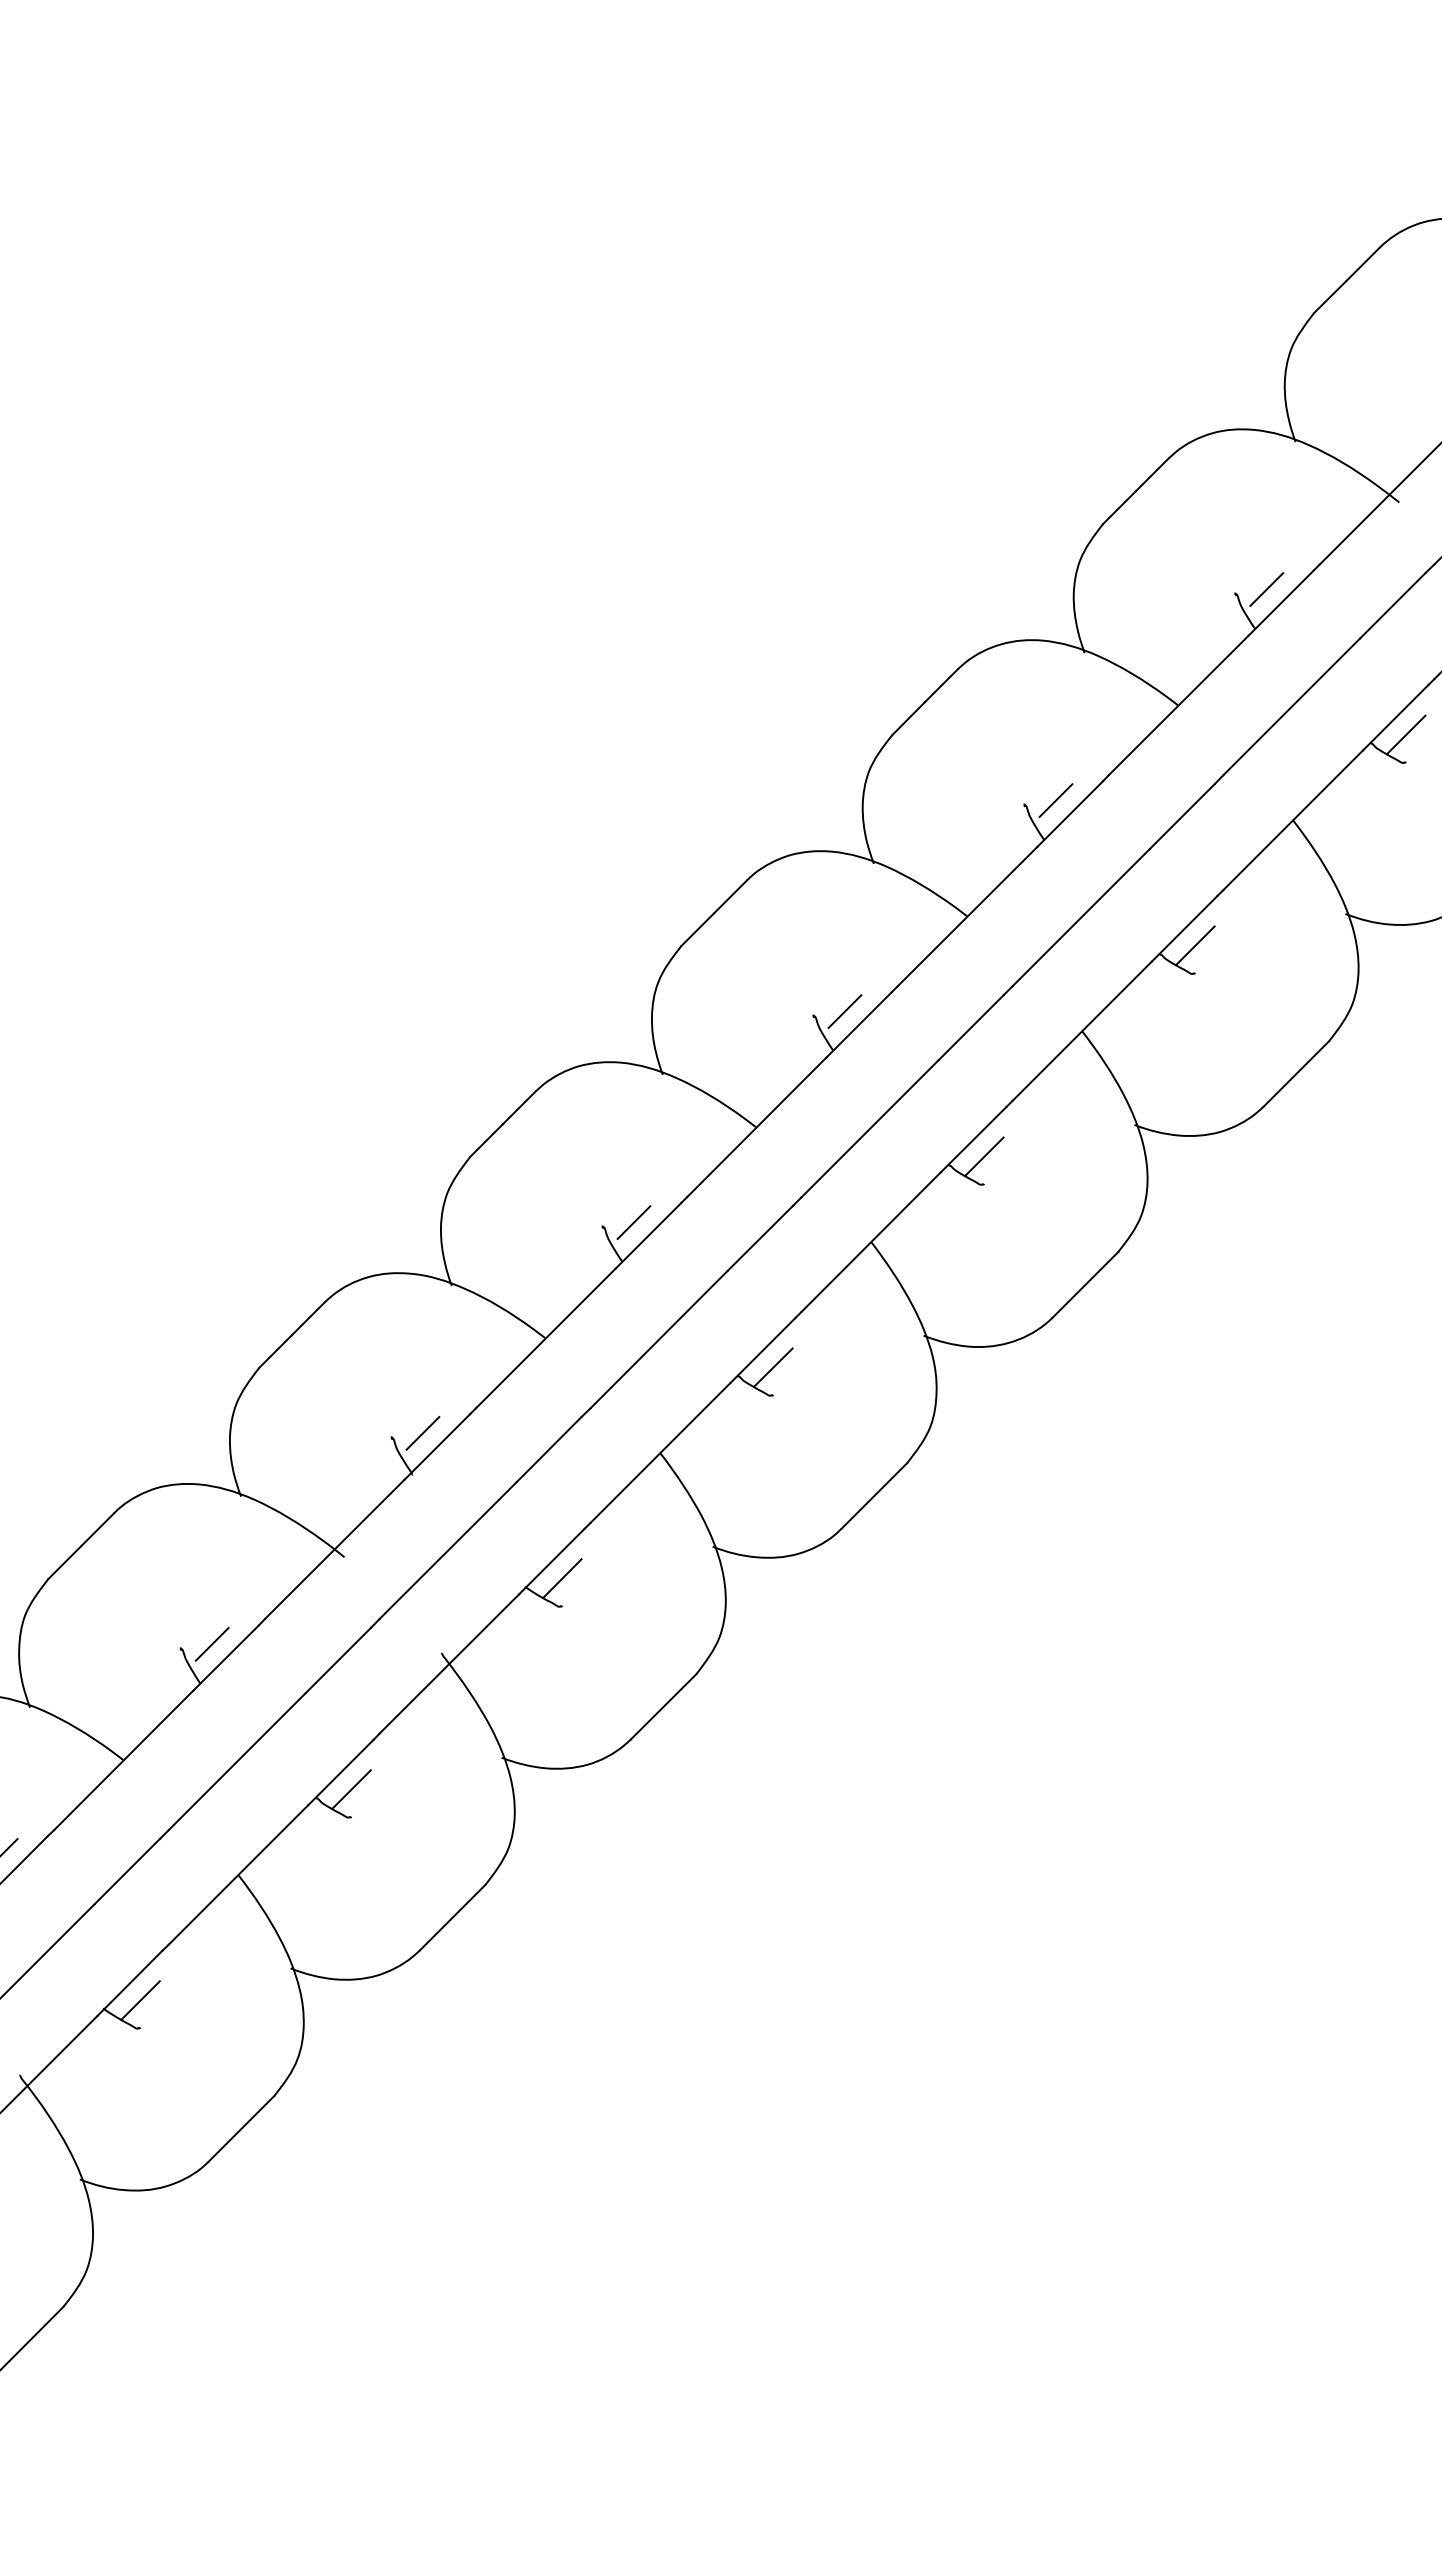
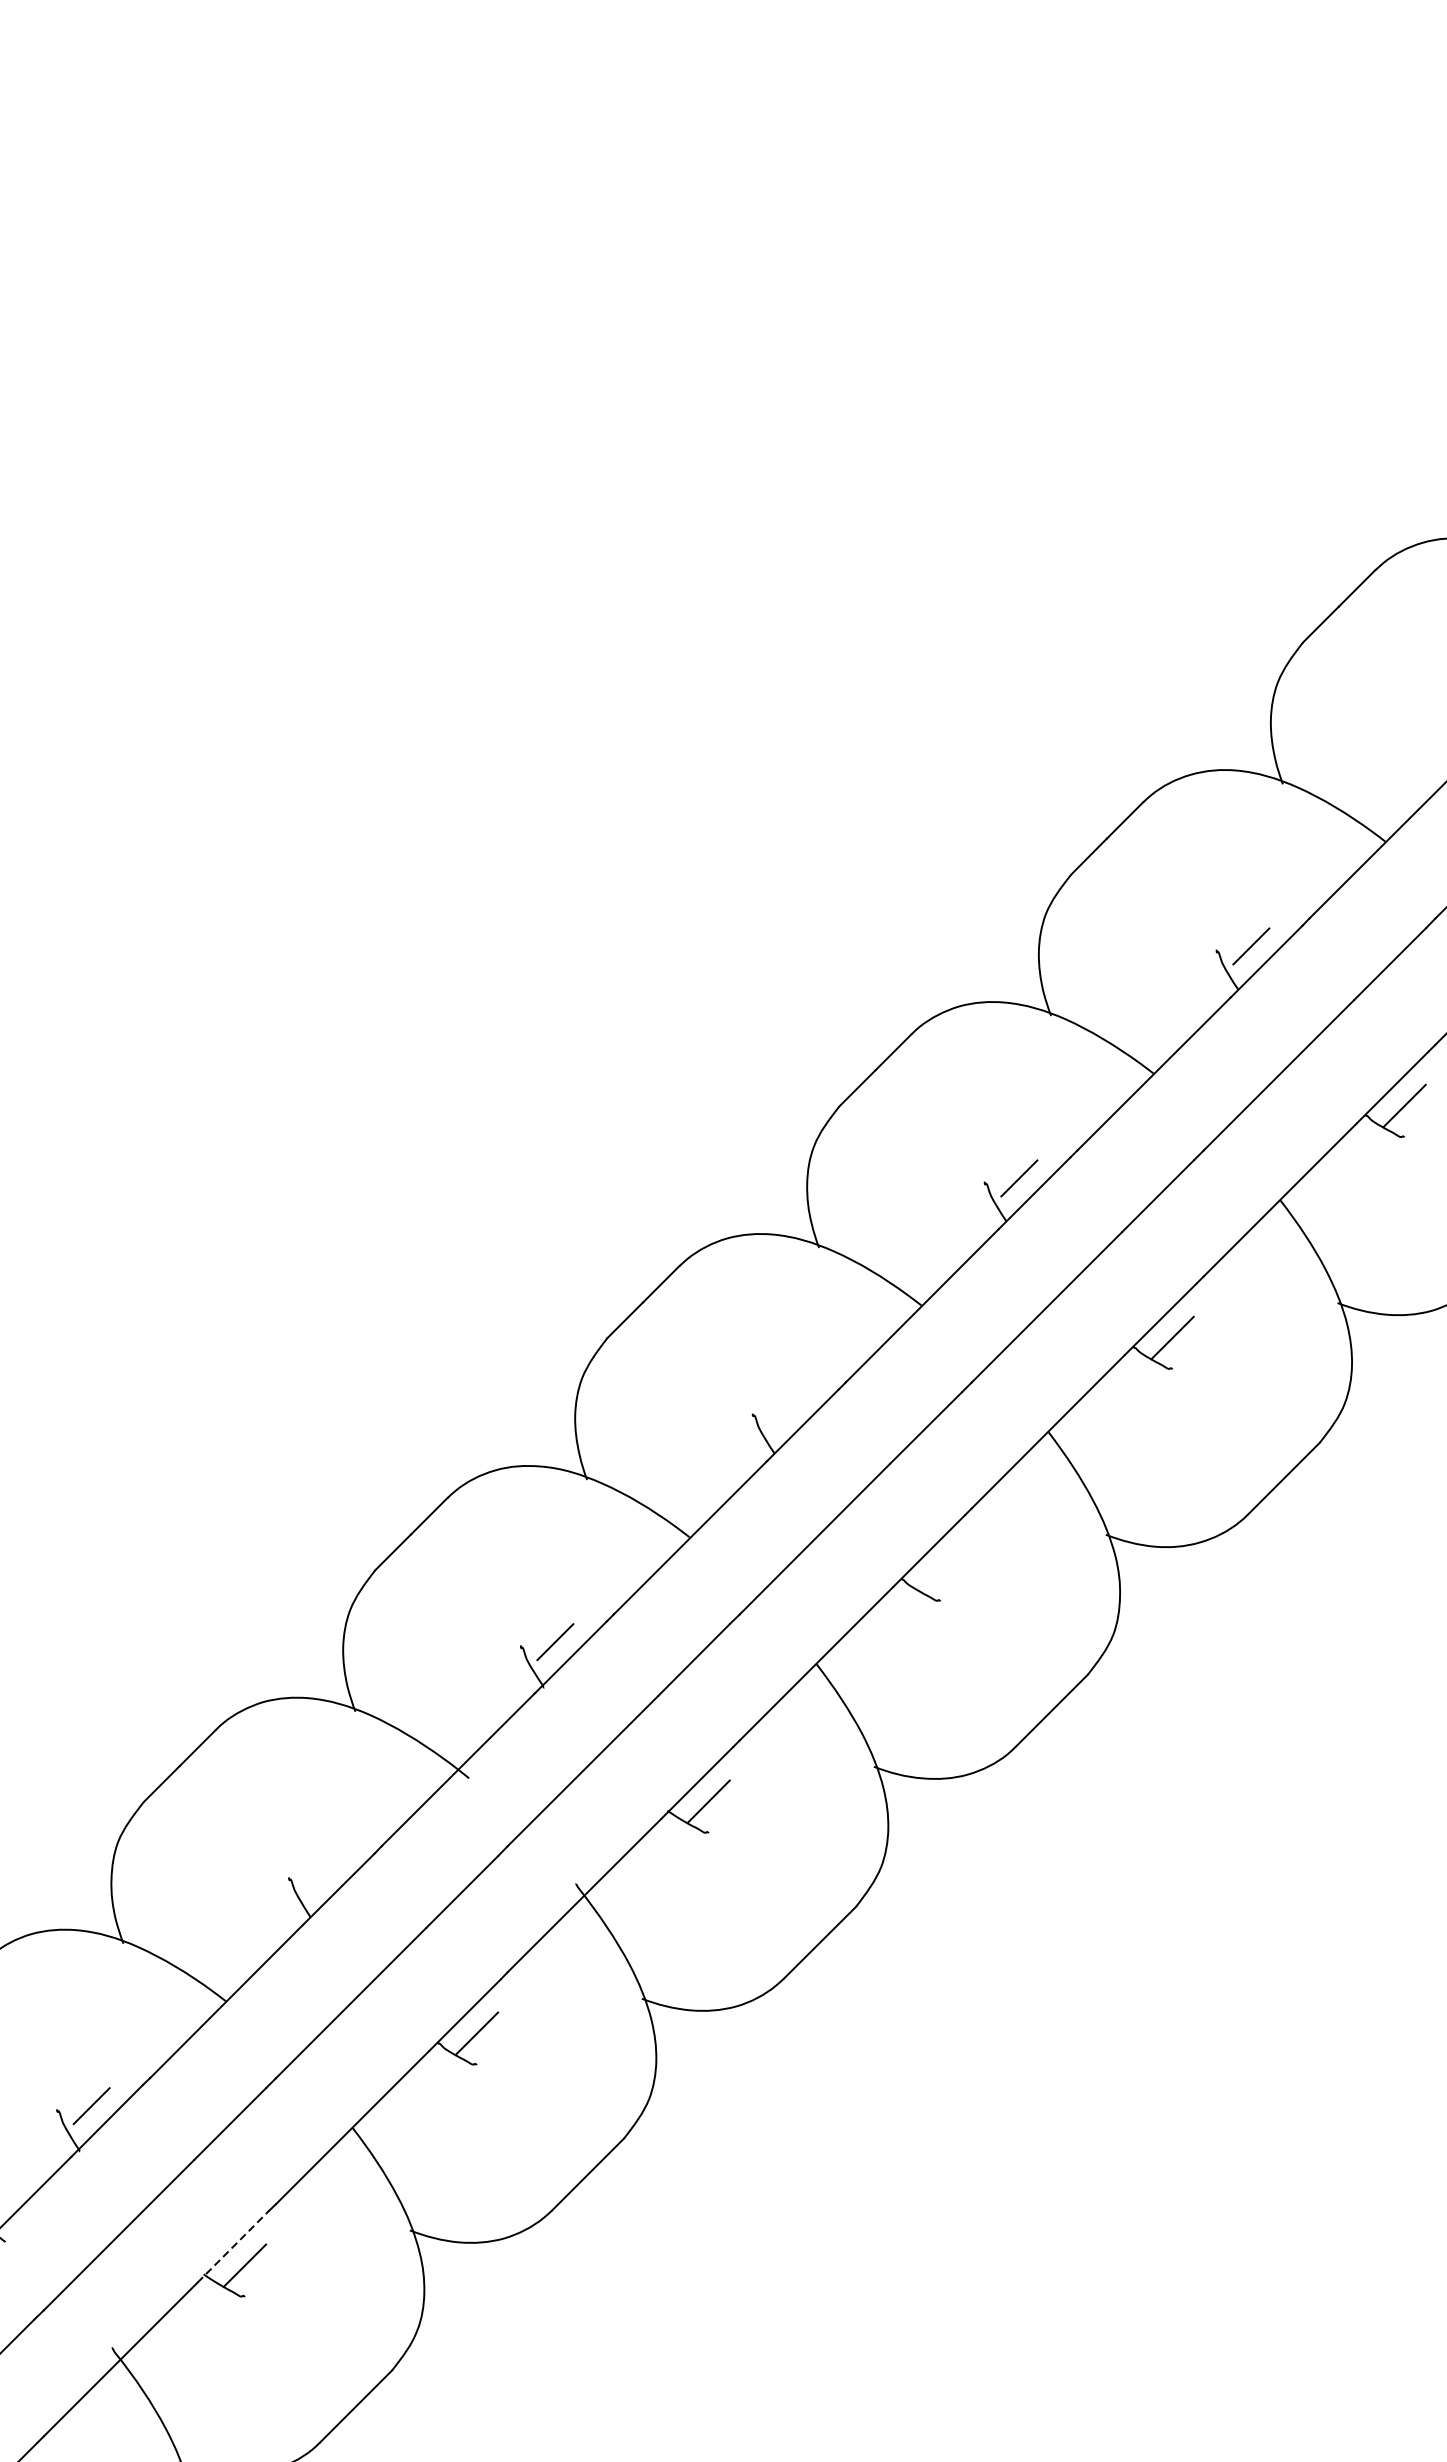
line: (633, 1222) -> (786, 1410), removed
line: (773, 1367) -> (940, 1569), removed
line: (211, 1644) -> (322, 1874), removed
line: (130, 1982) -> (233, 2245), solid -> dashed

